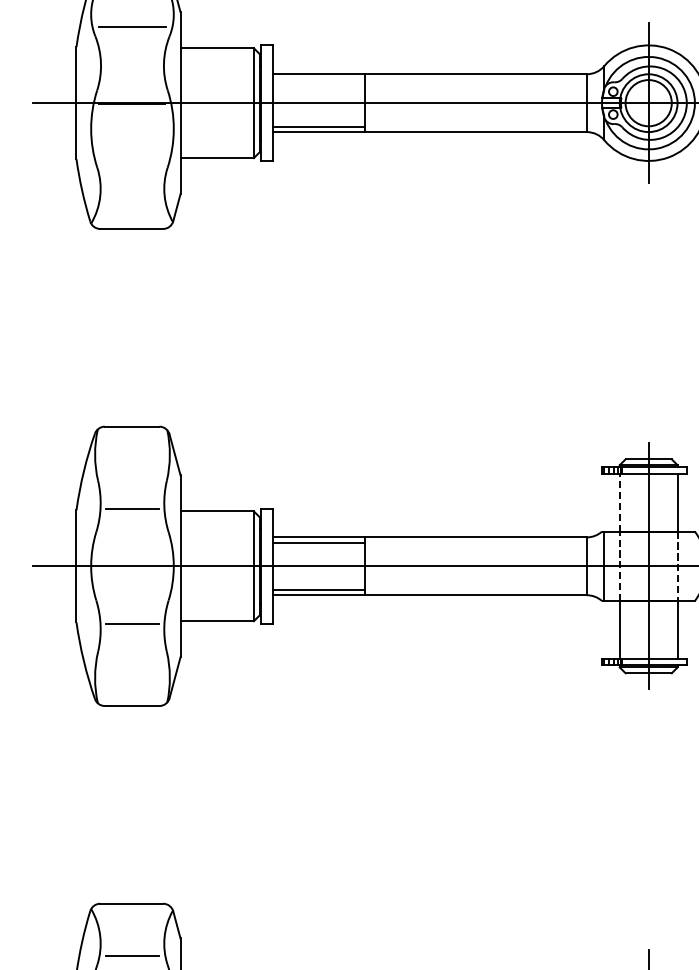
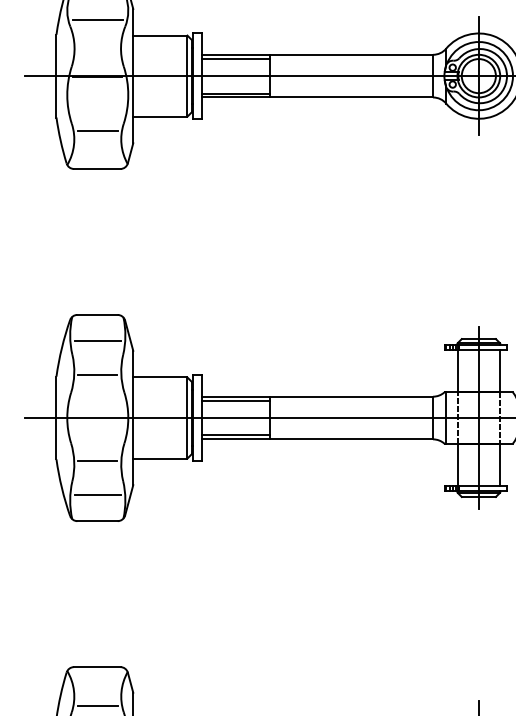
line: (318, 79) -> (235, 58), added
line: (132, 176) -> (97, 130), added
line: (132, 462) -> (97, 341), added
line: (619, 502) -> (457, 370), dashed -> solid
line: (132, 670) -> (97, 494), added

